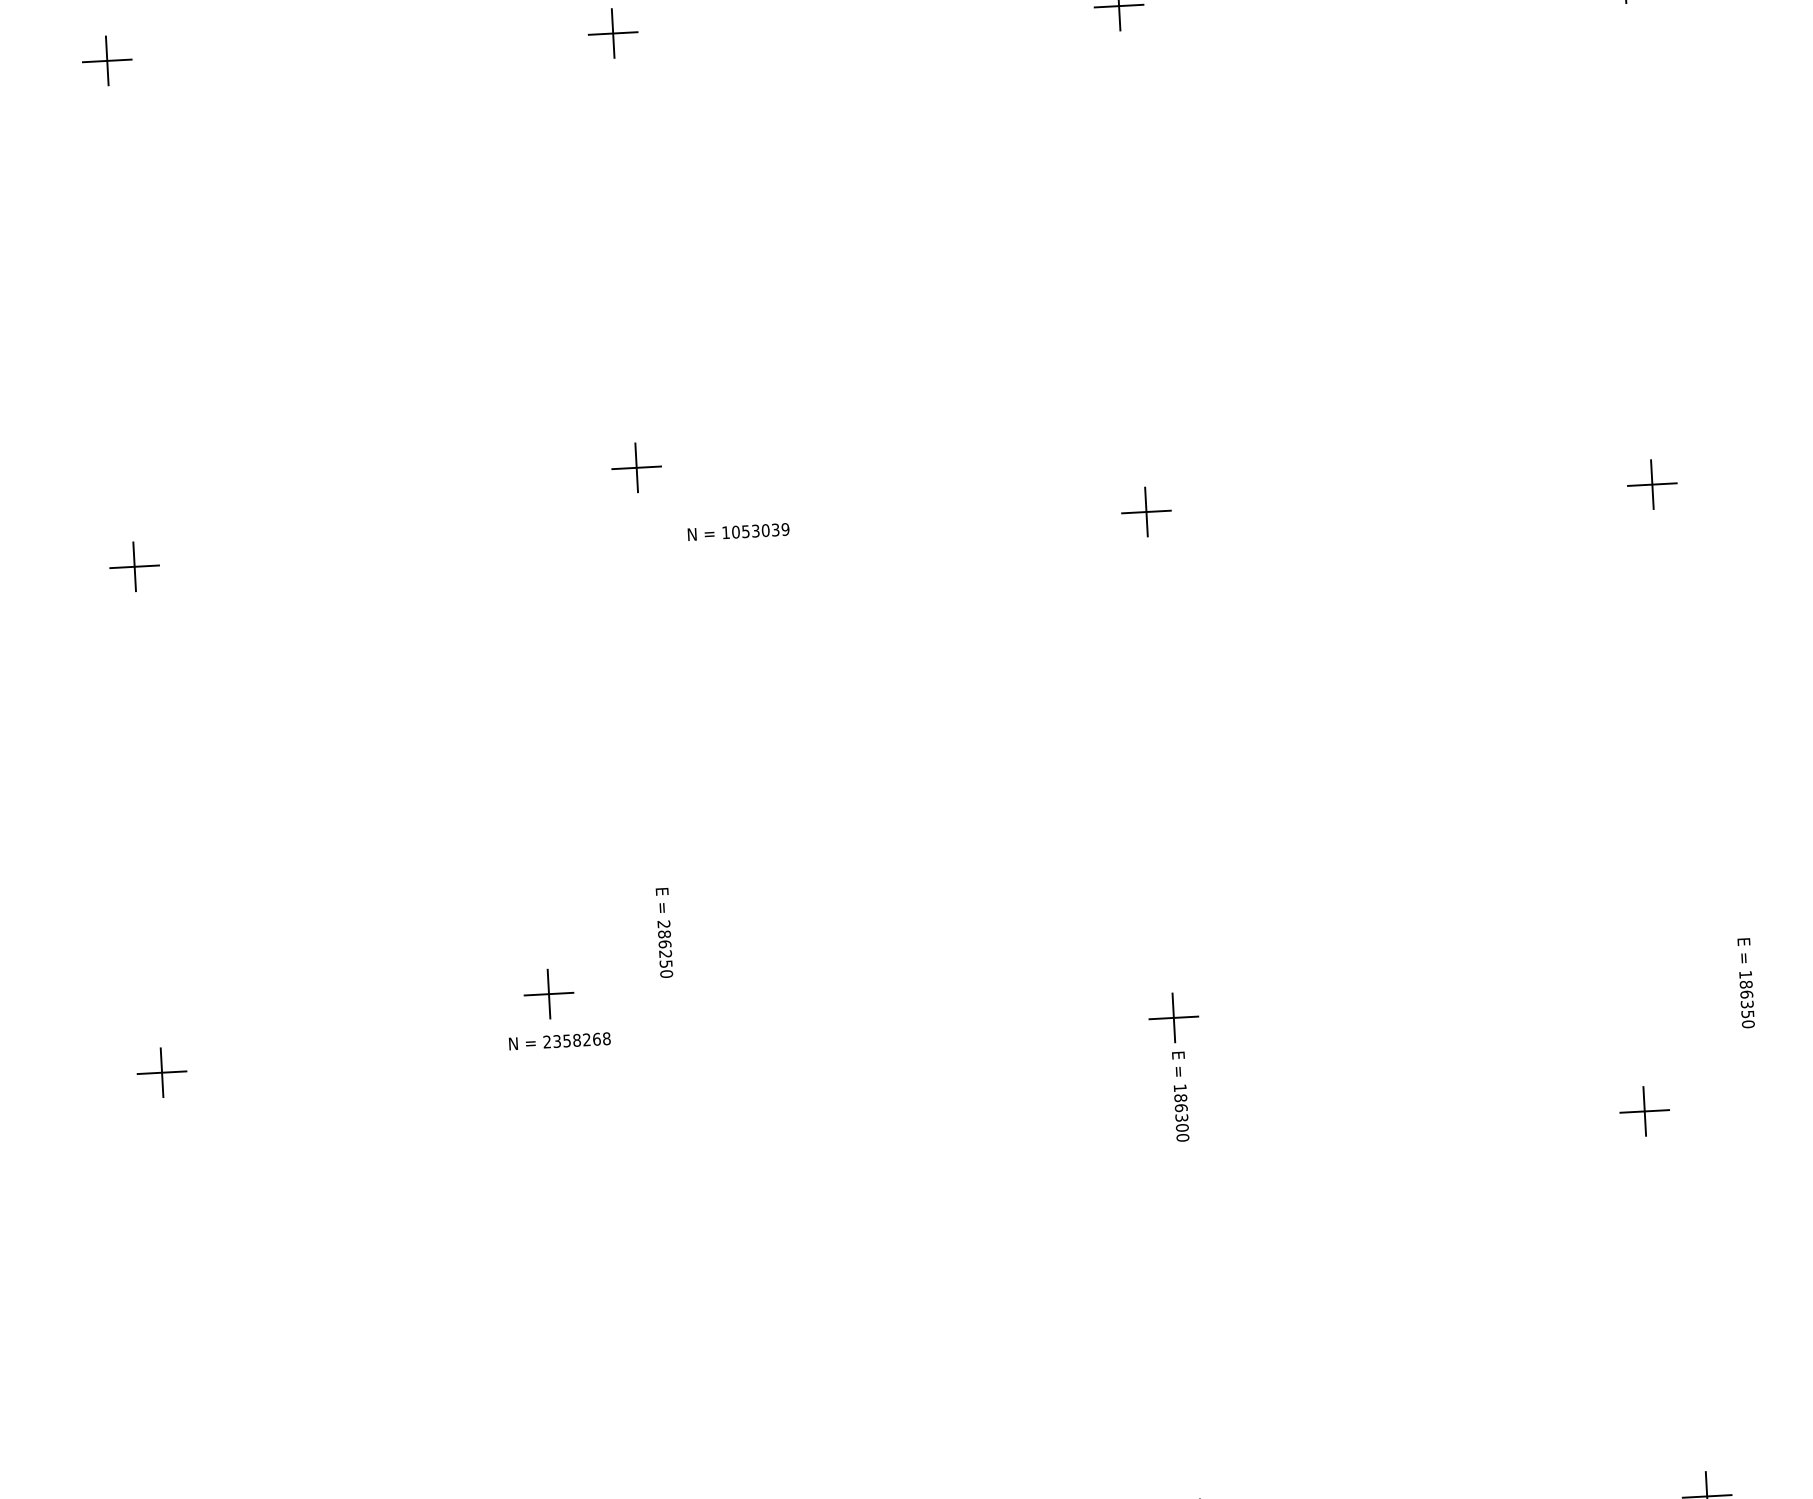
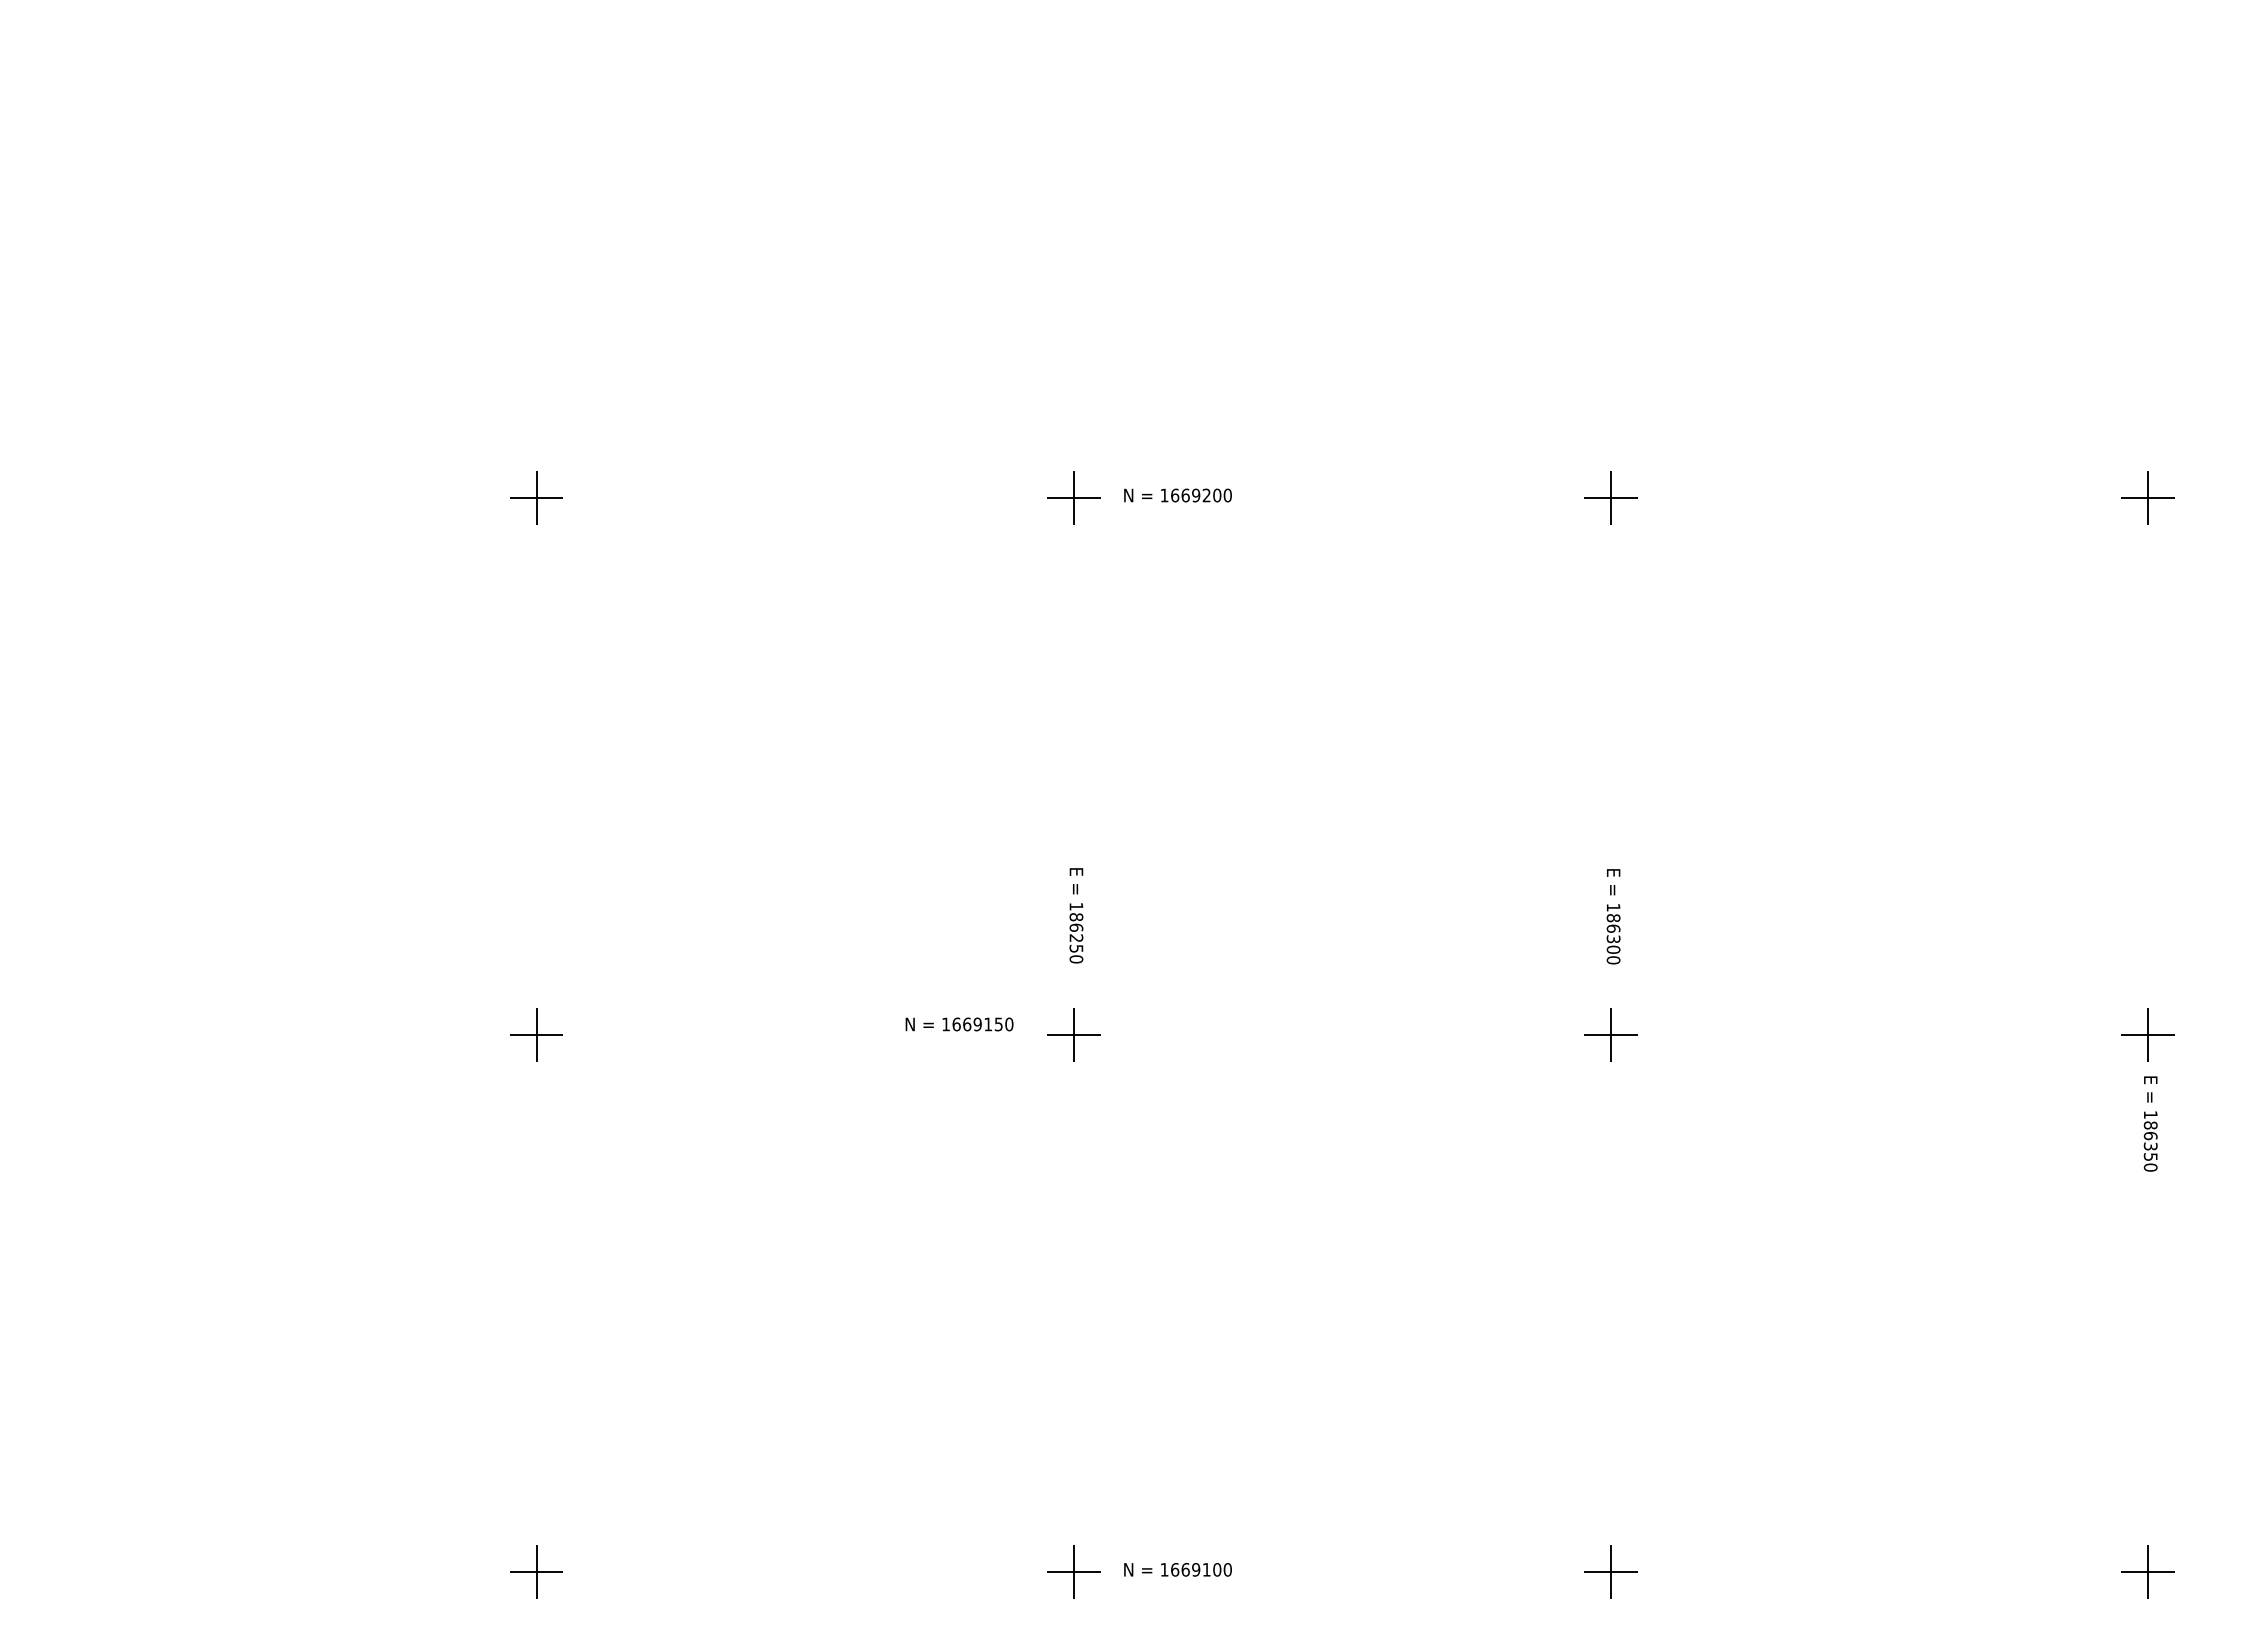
part: (636, 467) -> (1073, 497), moved
text: (760, 530) -> (1201, 495), 1053039 -> 1669200
text: (664, 924) -> (1076, 906), 286250 -> 186250
text: (1745, 982) -> (2150, 1123), moved
part: (548, 993) -> (1073, 1034), moved
text: (576, 1040) -> (977, 1024), 2358268 -> 1669150
text: (1180, 1096) -> (1613, 916), moved
part: (1644, 1111) -> (2147, 1034), moved

